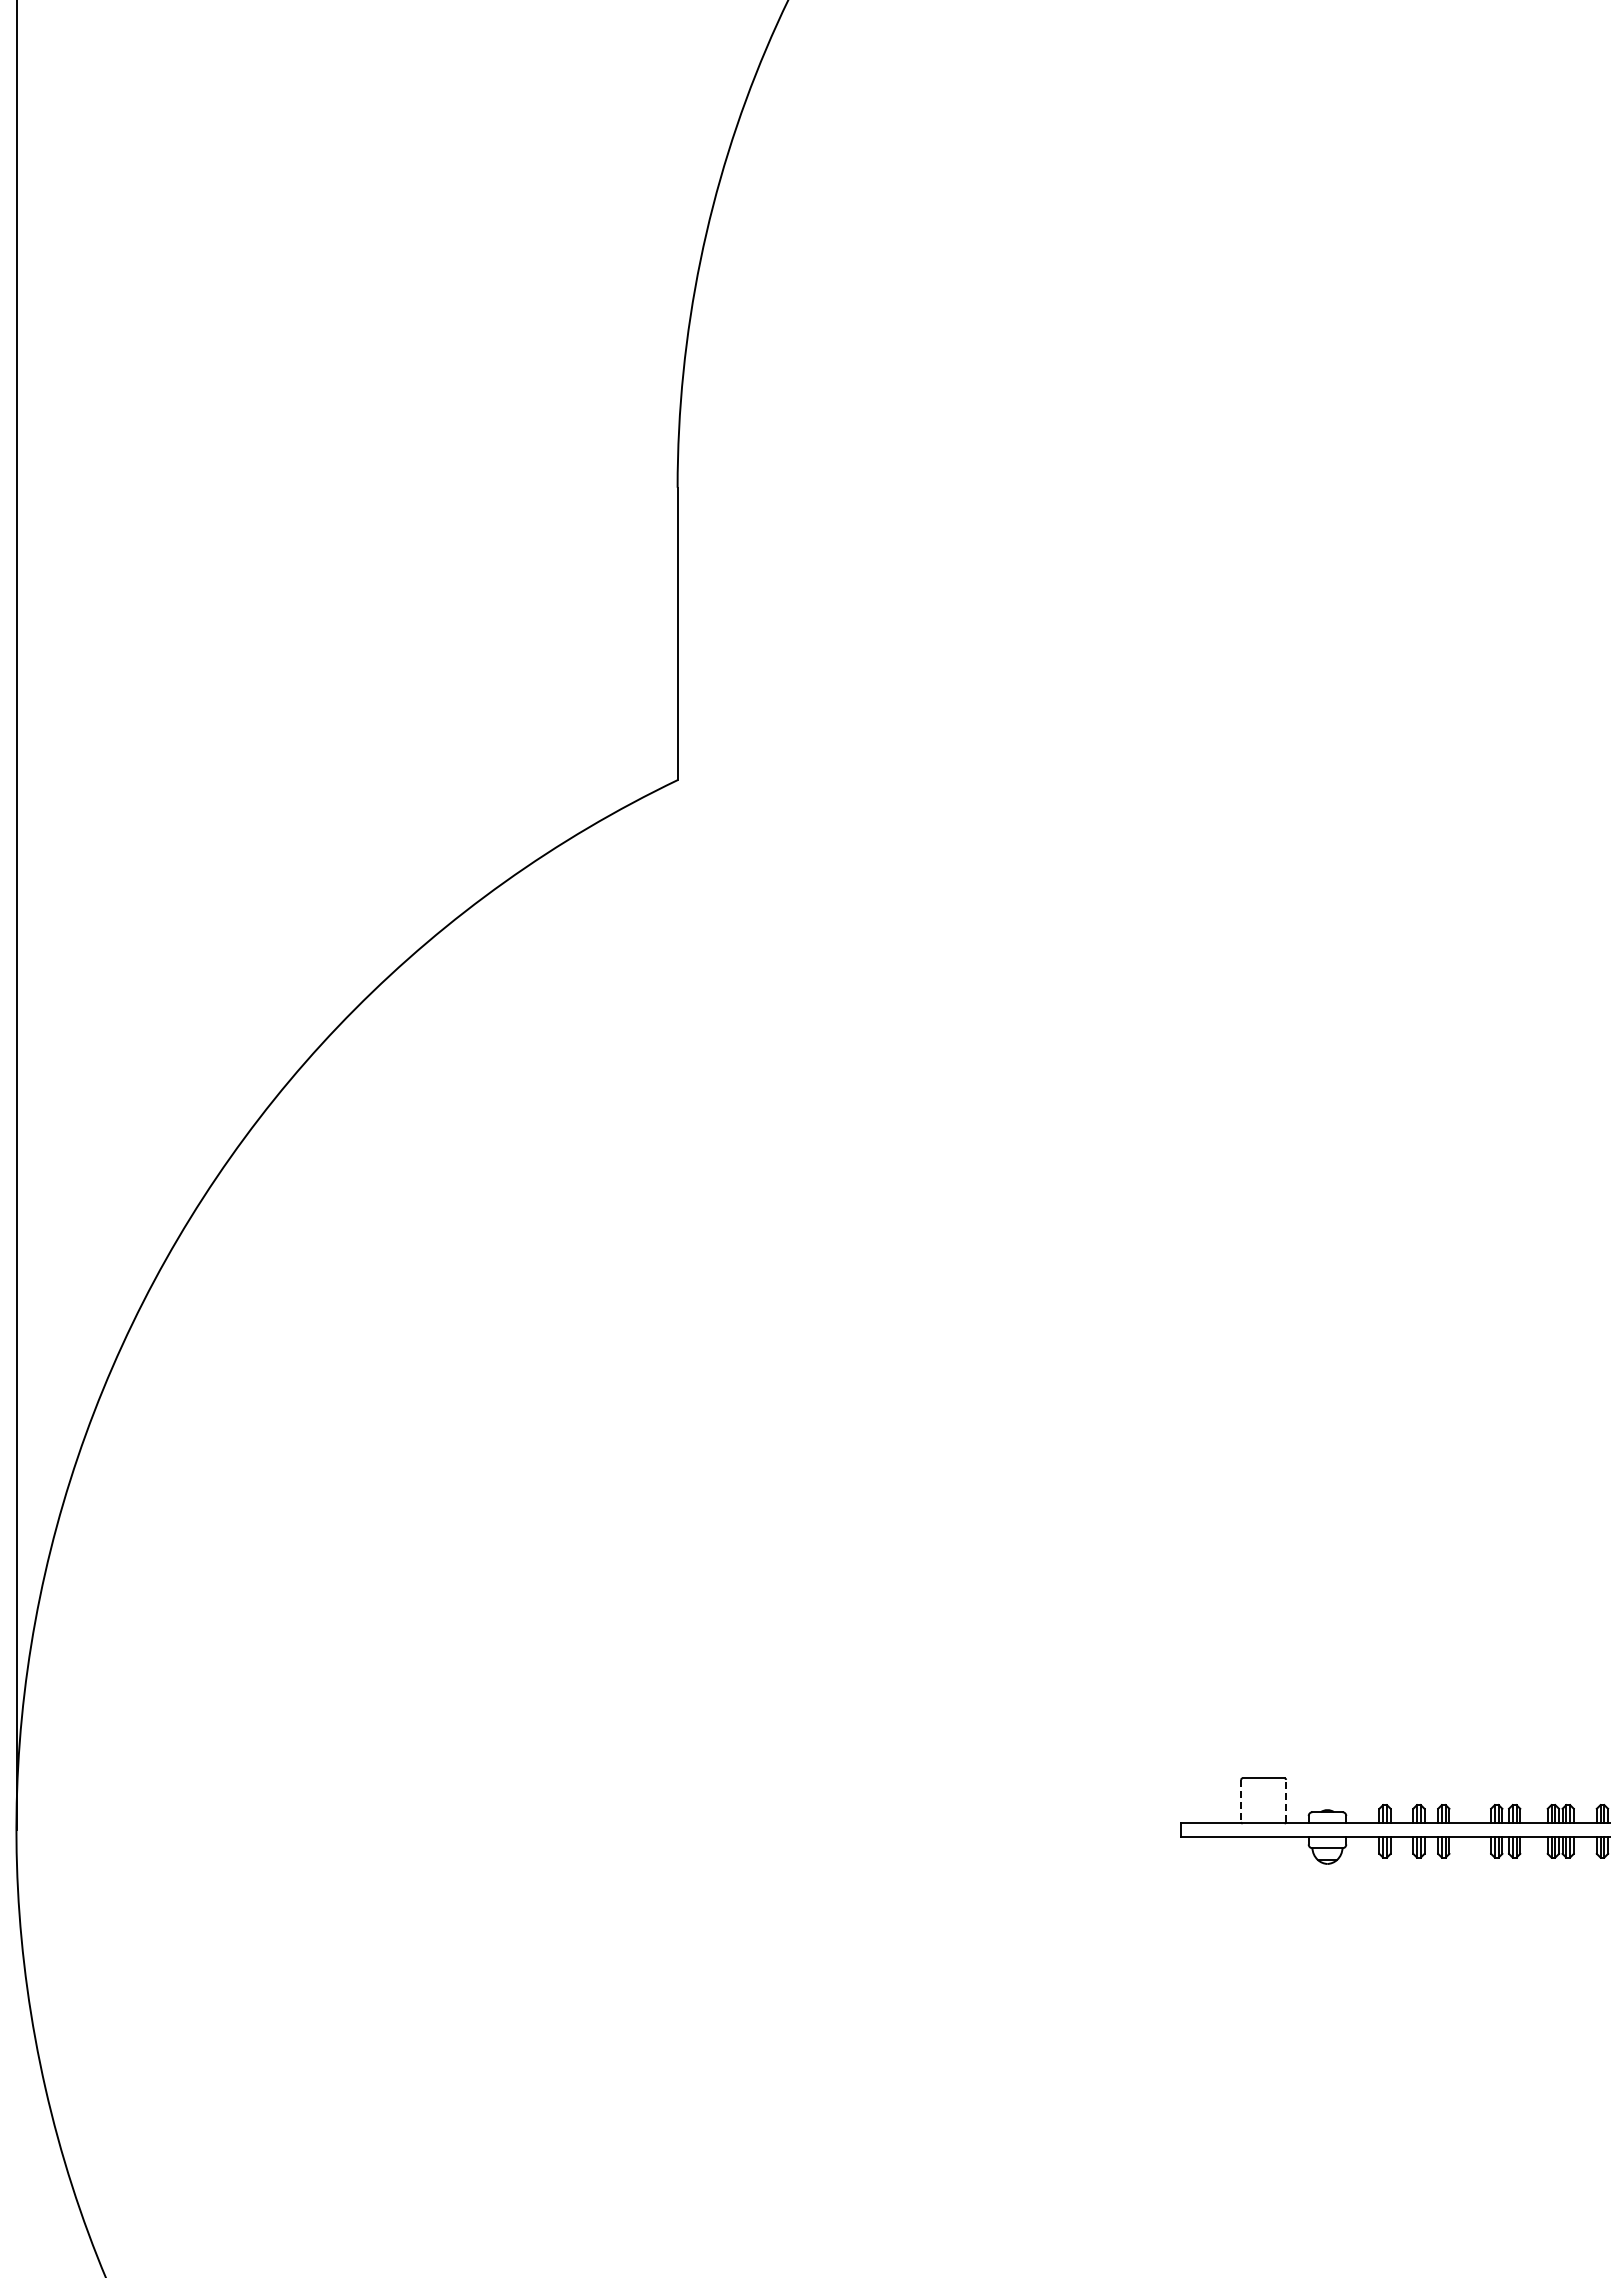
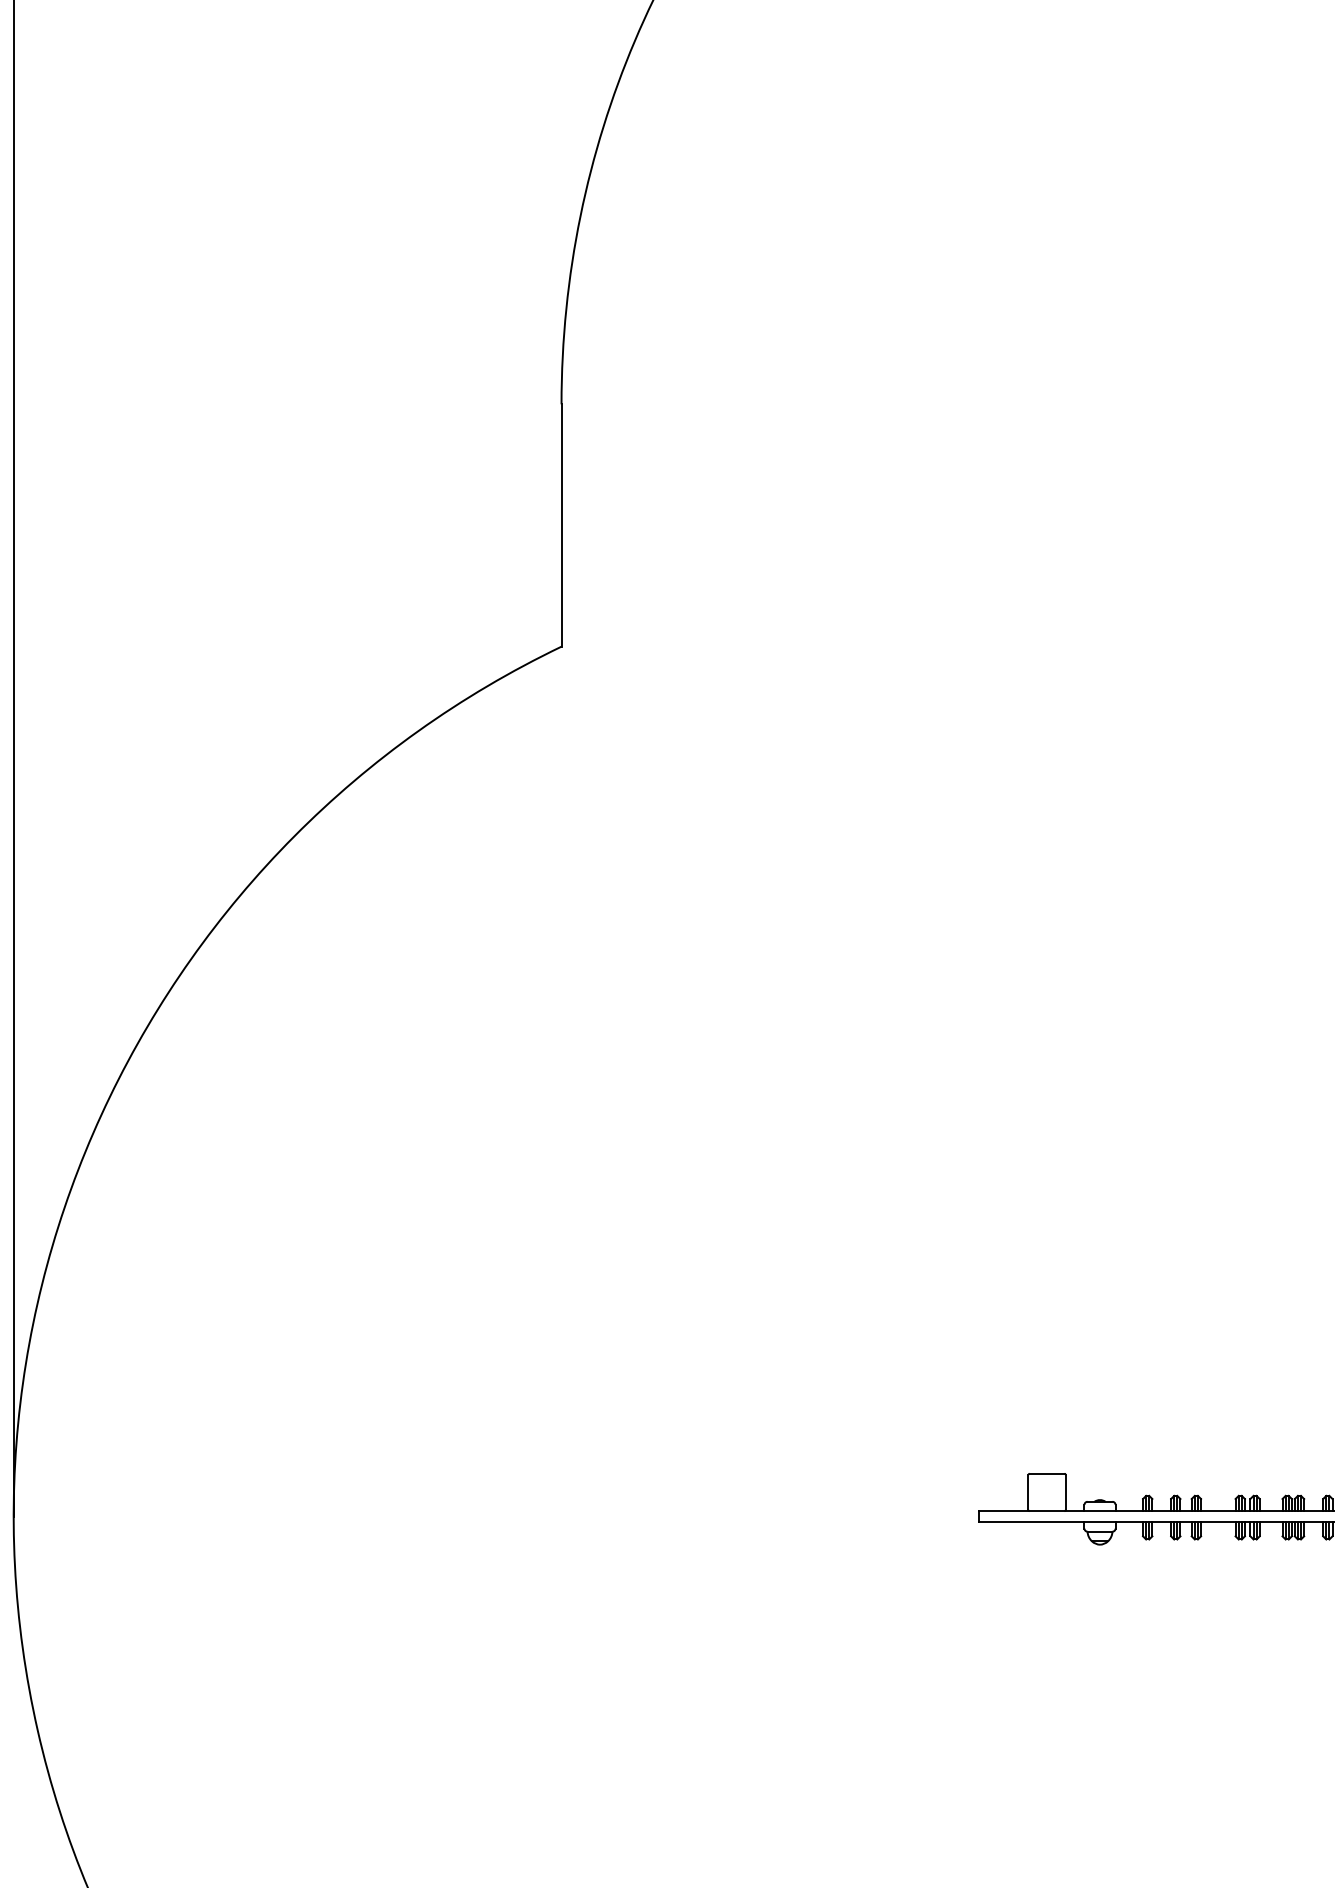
line: (1286, 1800) -> (1066, 1492), dashed -> solid
line: (1241, 1801) -> (1028, 1492), dashed -> solid

